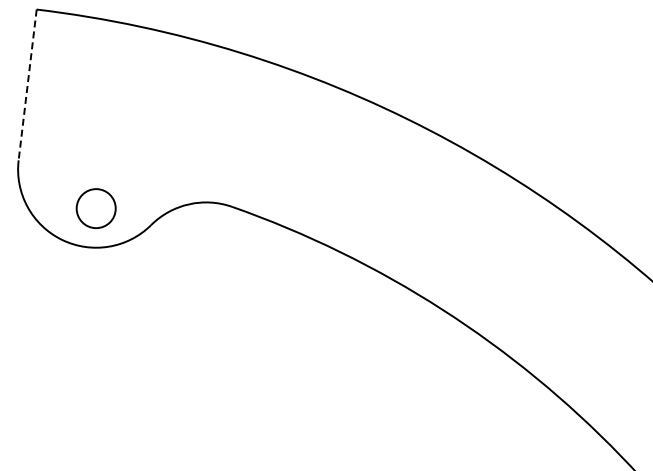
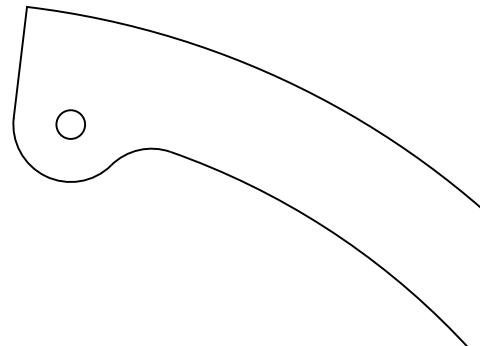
line: (27, 84) -> (20, 62), dashed -> solid
circle: (95, 208) -> (70, 124), moved

